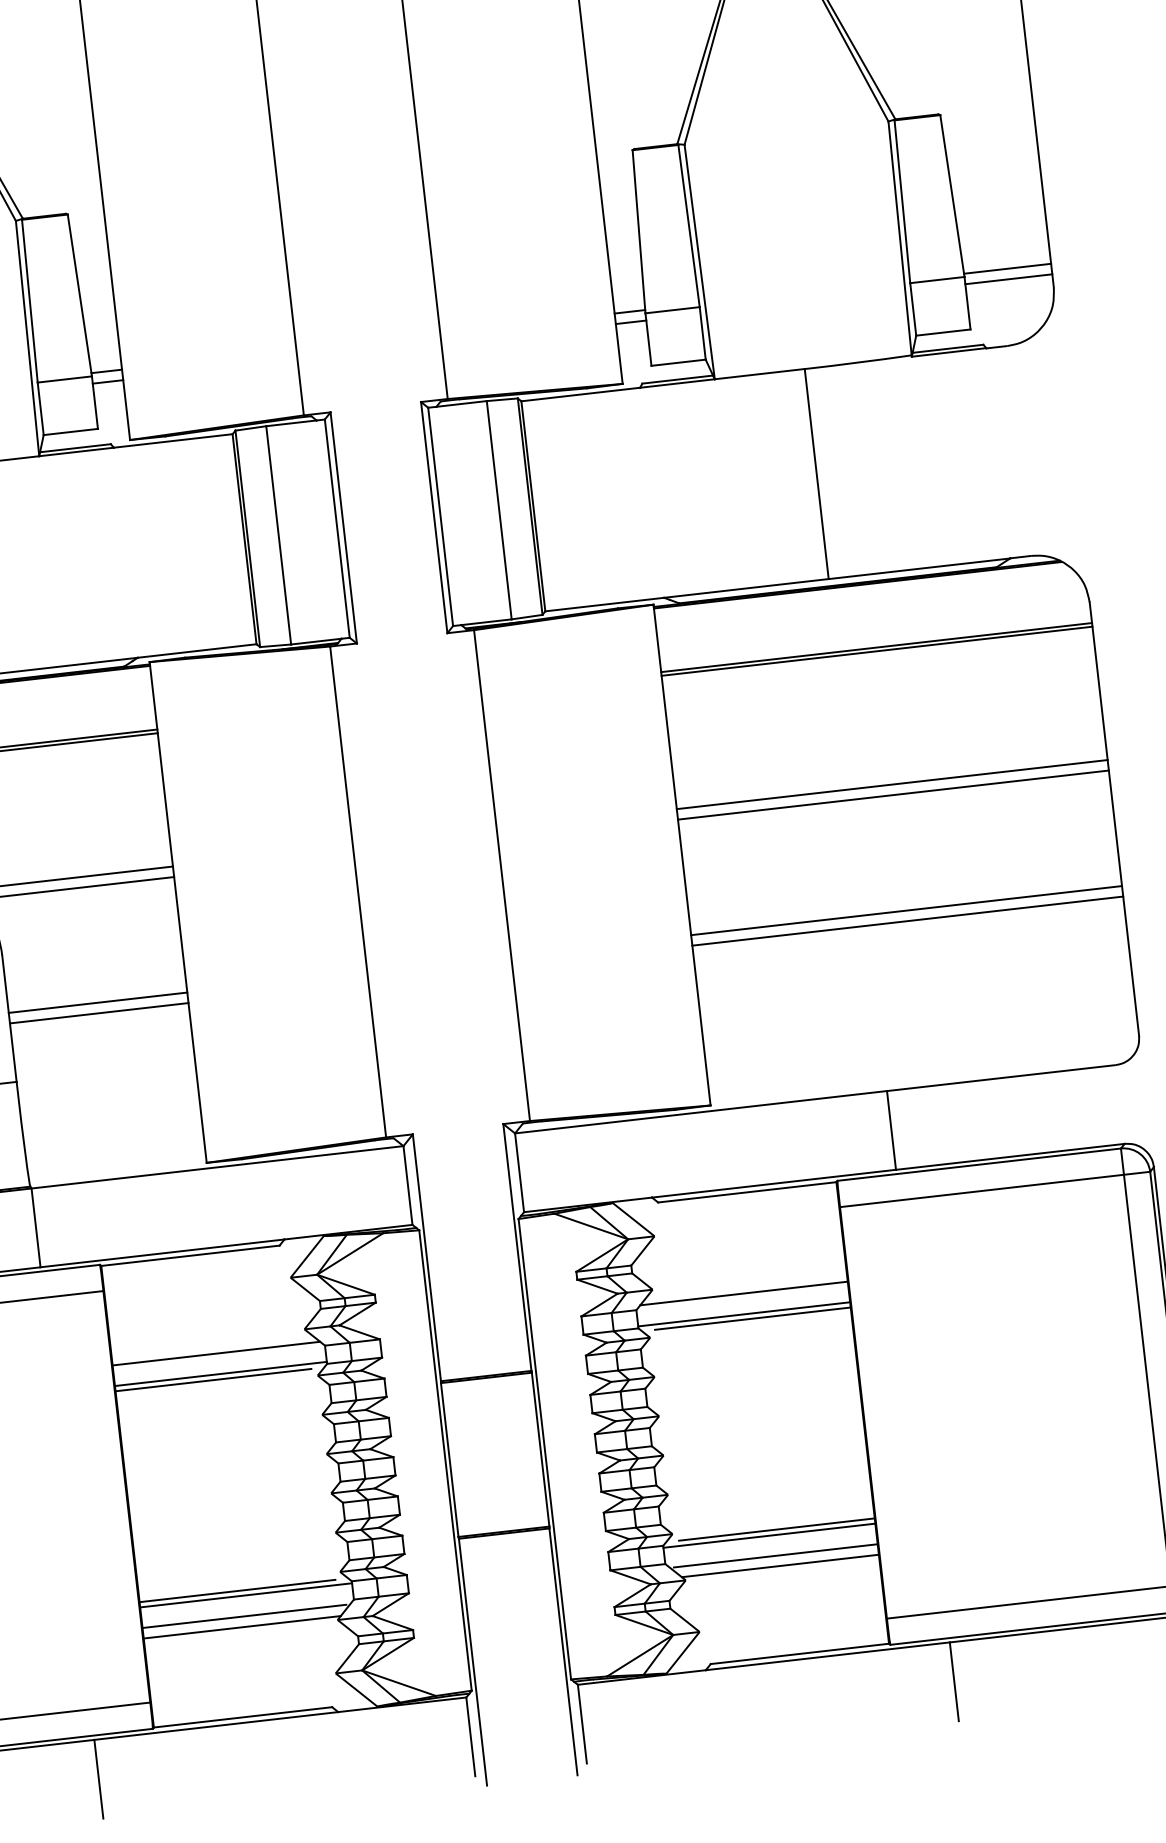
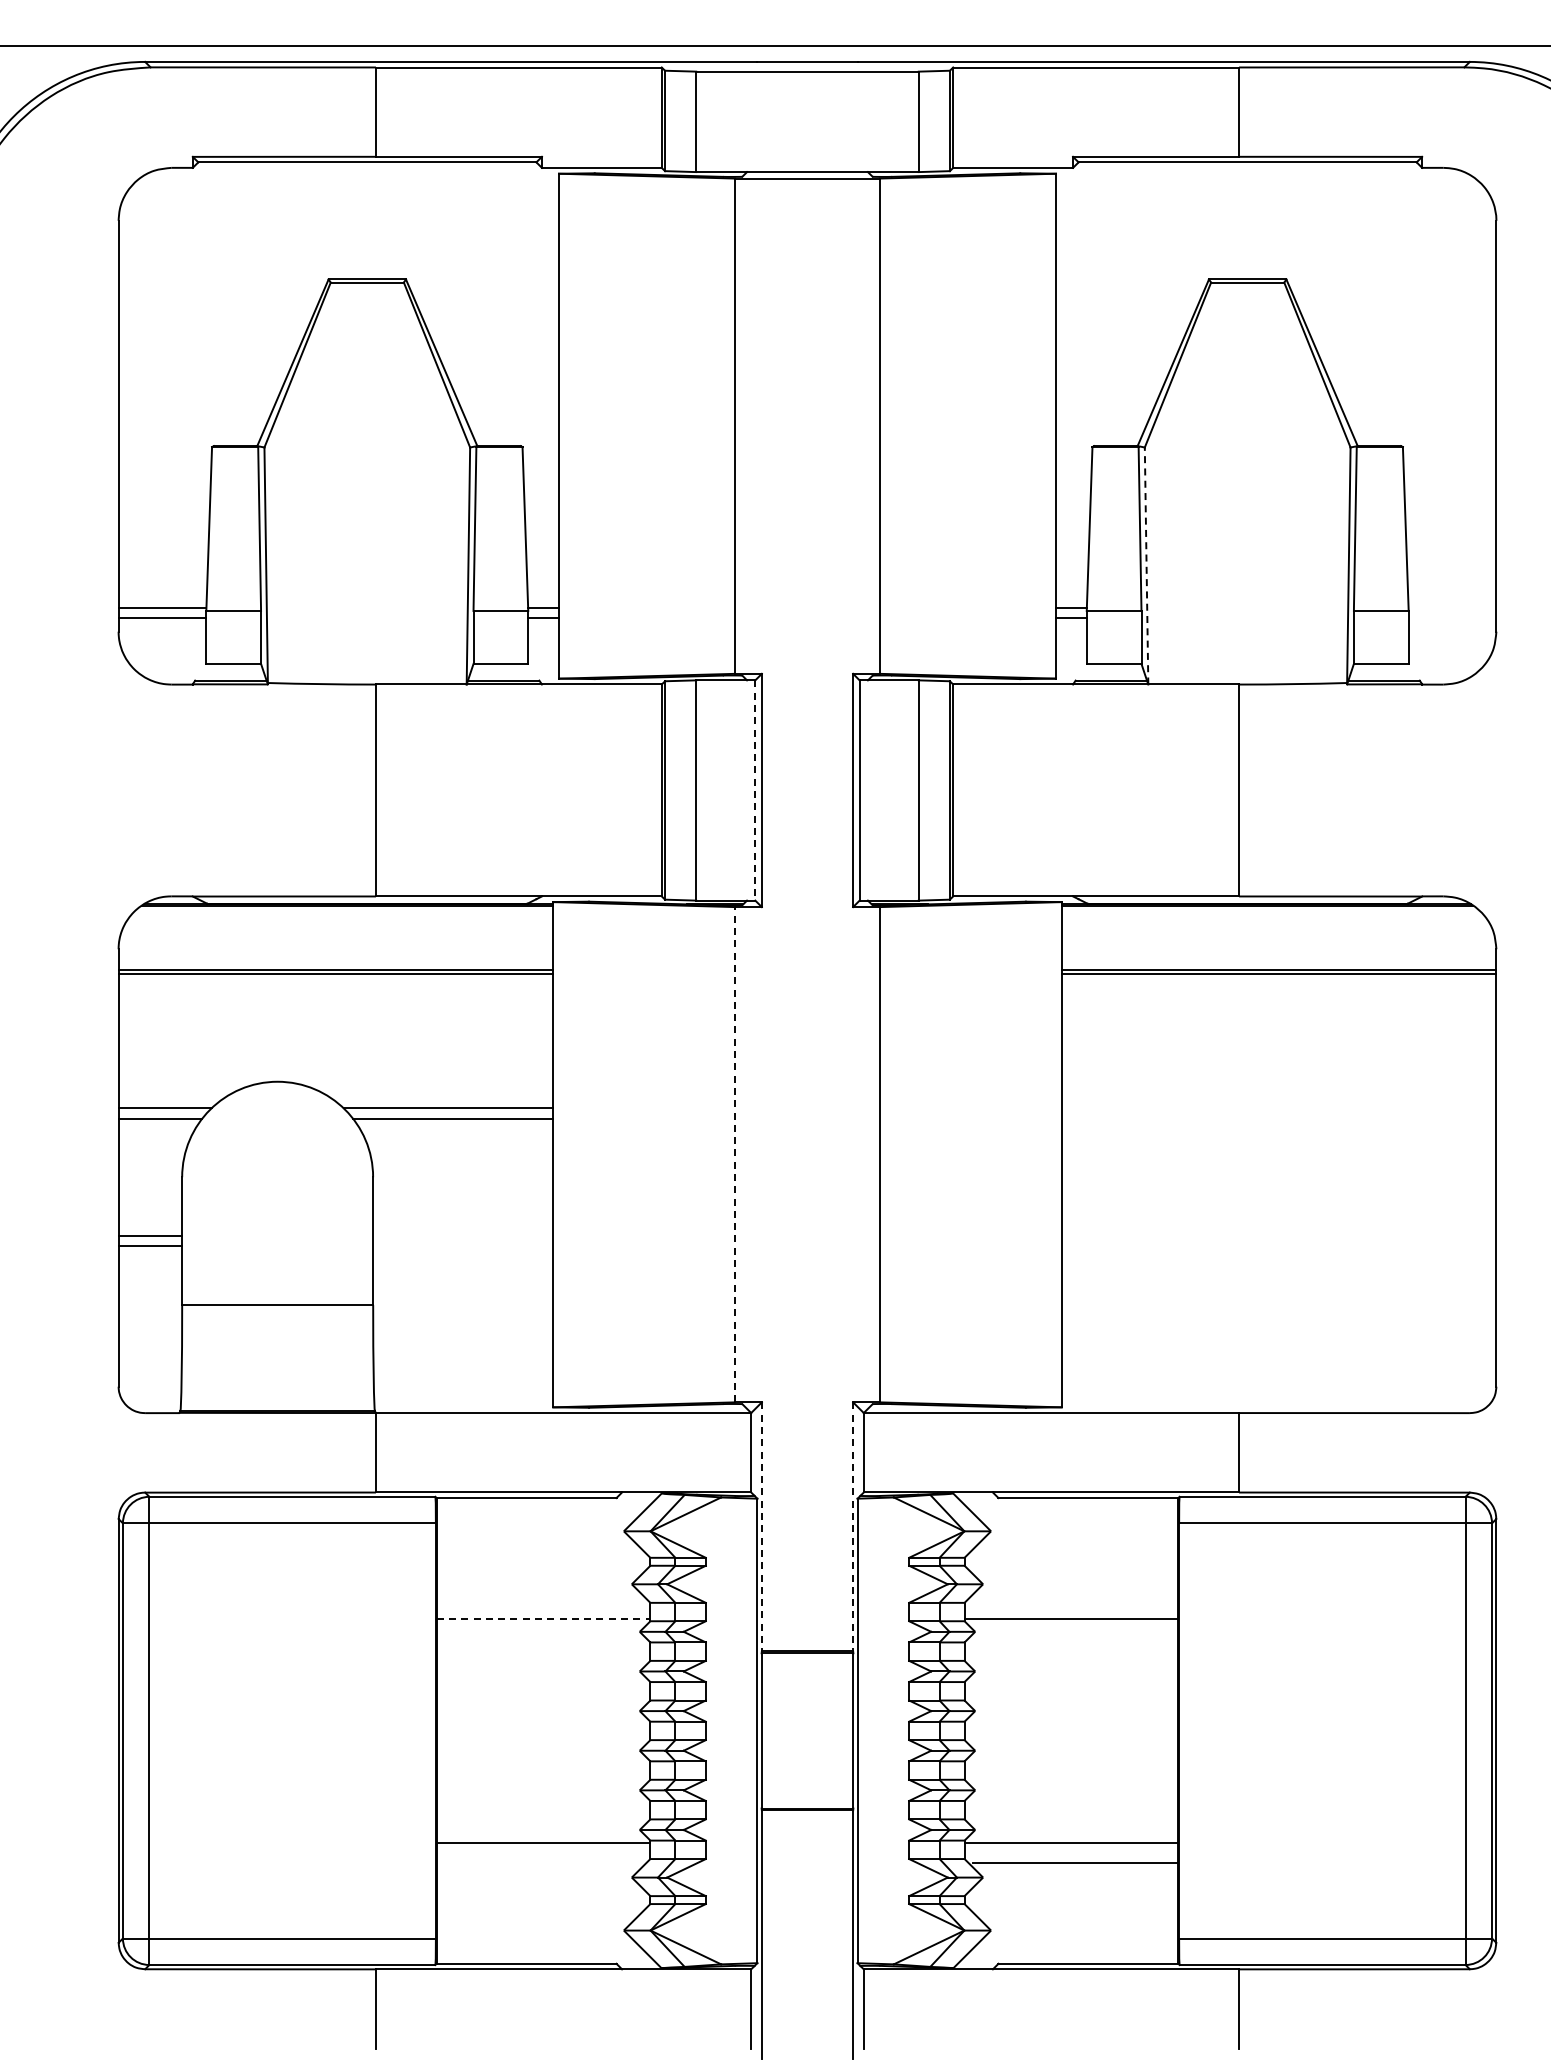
line: (699, 262) -> (1146, 566), solid -> dashed
line: (1007, 268) -> (1452, 607), removed
line: (1008, 279) -> (1452, 618), removed
line: (337, 528) -> (755, 790), solid -> dashed
line: (891, 784) -> (1278, 1108), removed
line: (892, 794) -> (1278, 1118), removed
line: (357, 891) -> (734, 1154), solid -> dashed
line: (906, 910) -> (1278, 1235), removed
line: (907, 921) -> (1278, 1246), removed
line: (98, 1002) -> (463, 1235), removed
line: (99, 1013) -> (463, 1246), removed
line: (517, 1247) -> (853, 1526), solid -> dashed
line: (426, 1257) -> (761, 1526), solid -> dashed
line: (743, 1293) -> (1073, 1598), removed
line: (752, 1318) -> (1079, 1624), removed
line: (216, 1353) -> (541, 1598), removed
line: (220, 1374) -> (543, 1619), solid -> dashed
line: (213, 1380) -> (535, 1624), removed
line: (776, 1529) -> (1079, 1837), removed
line: (779, 1565) -> (1078, 1873), removed
line: (237, 1591) -> (535, 1837), removed
line: (244, 1616) -> (539, 1863), removed
line: (241, 1626) -> (535, 1873), removed

